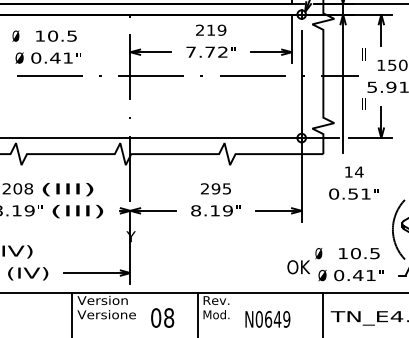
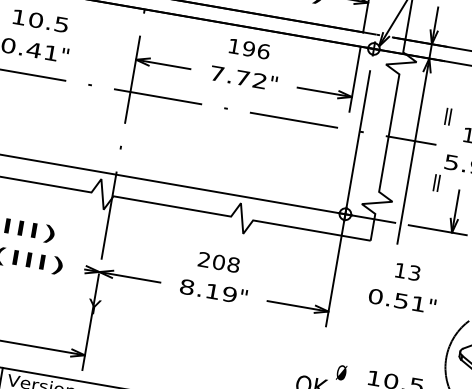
text: (211, 29) -> (249, 48), 219 -> 196
text: (359, 171) -> (415, 272), 14 -> 13
text: (221, 188) -> (226, 263), 295 -> 208

